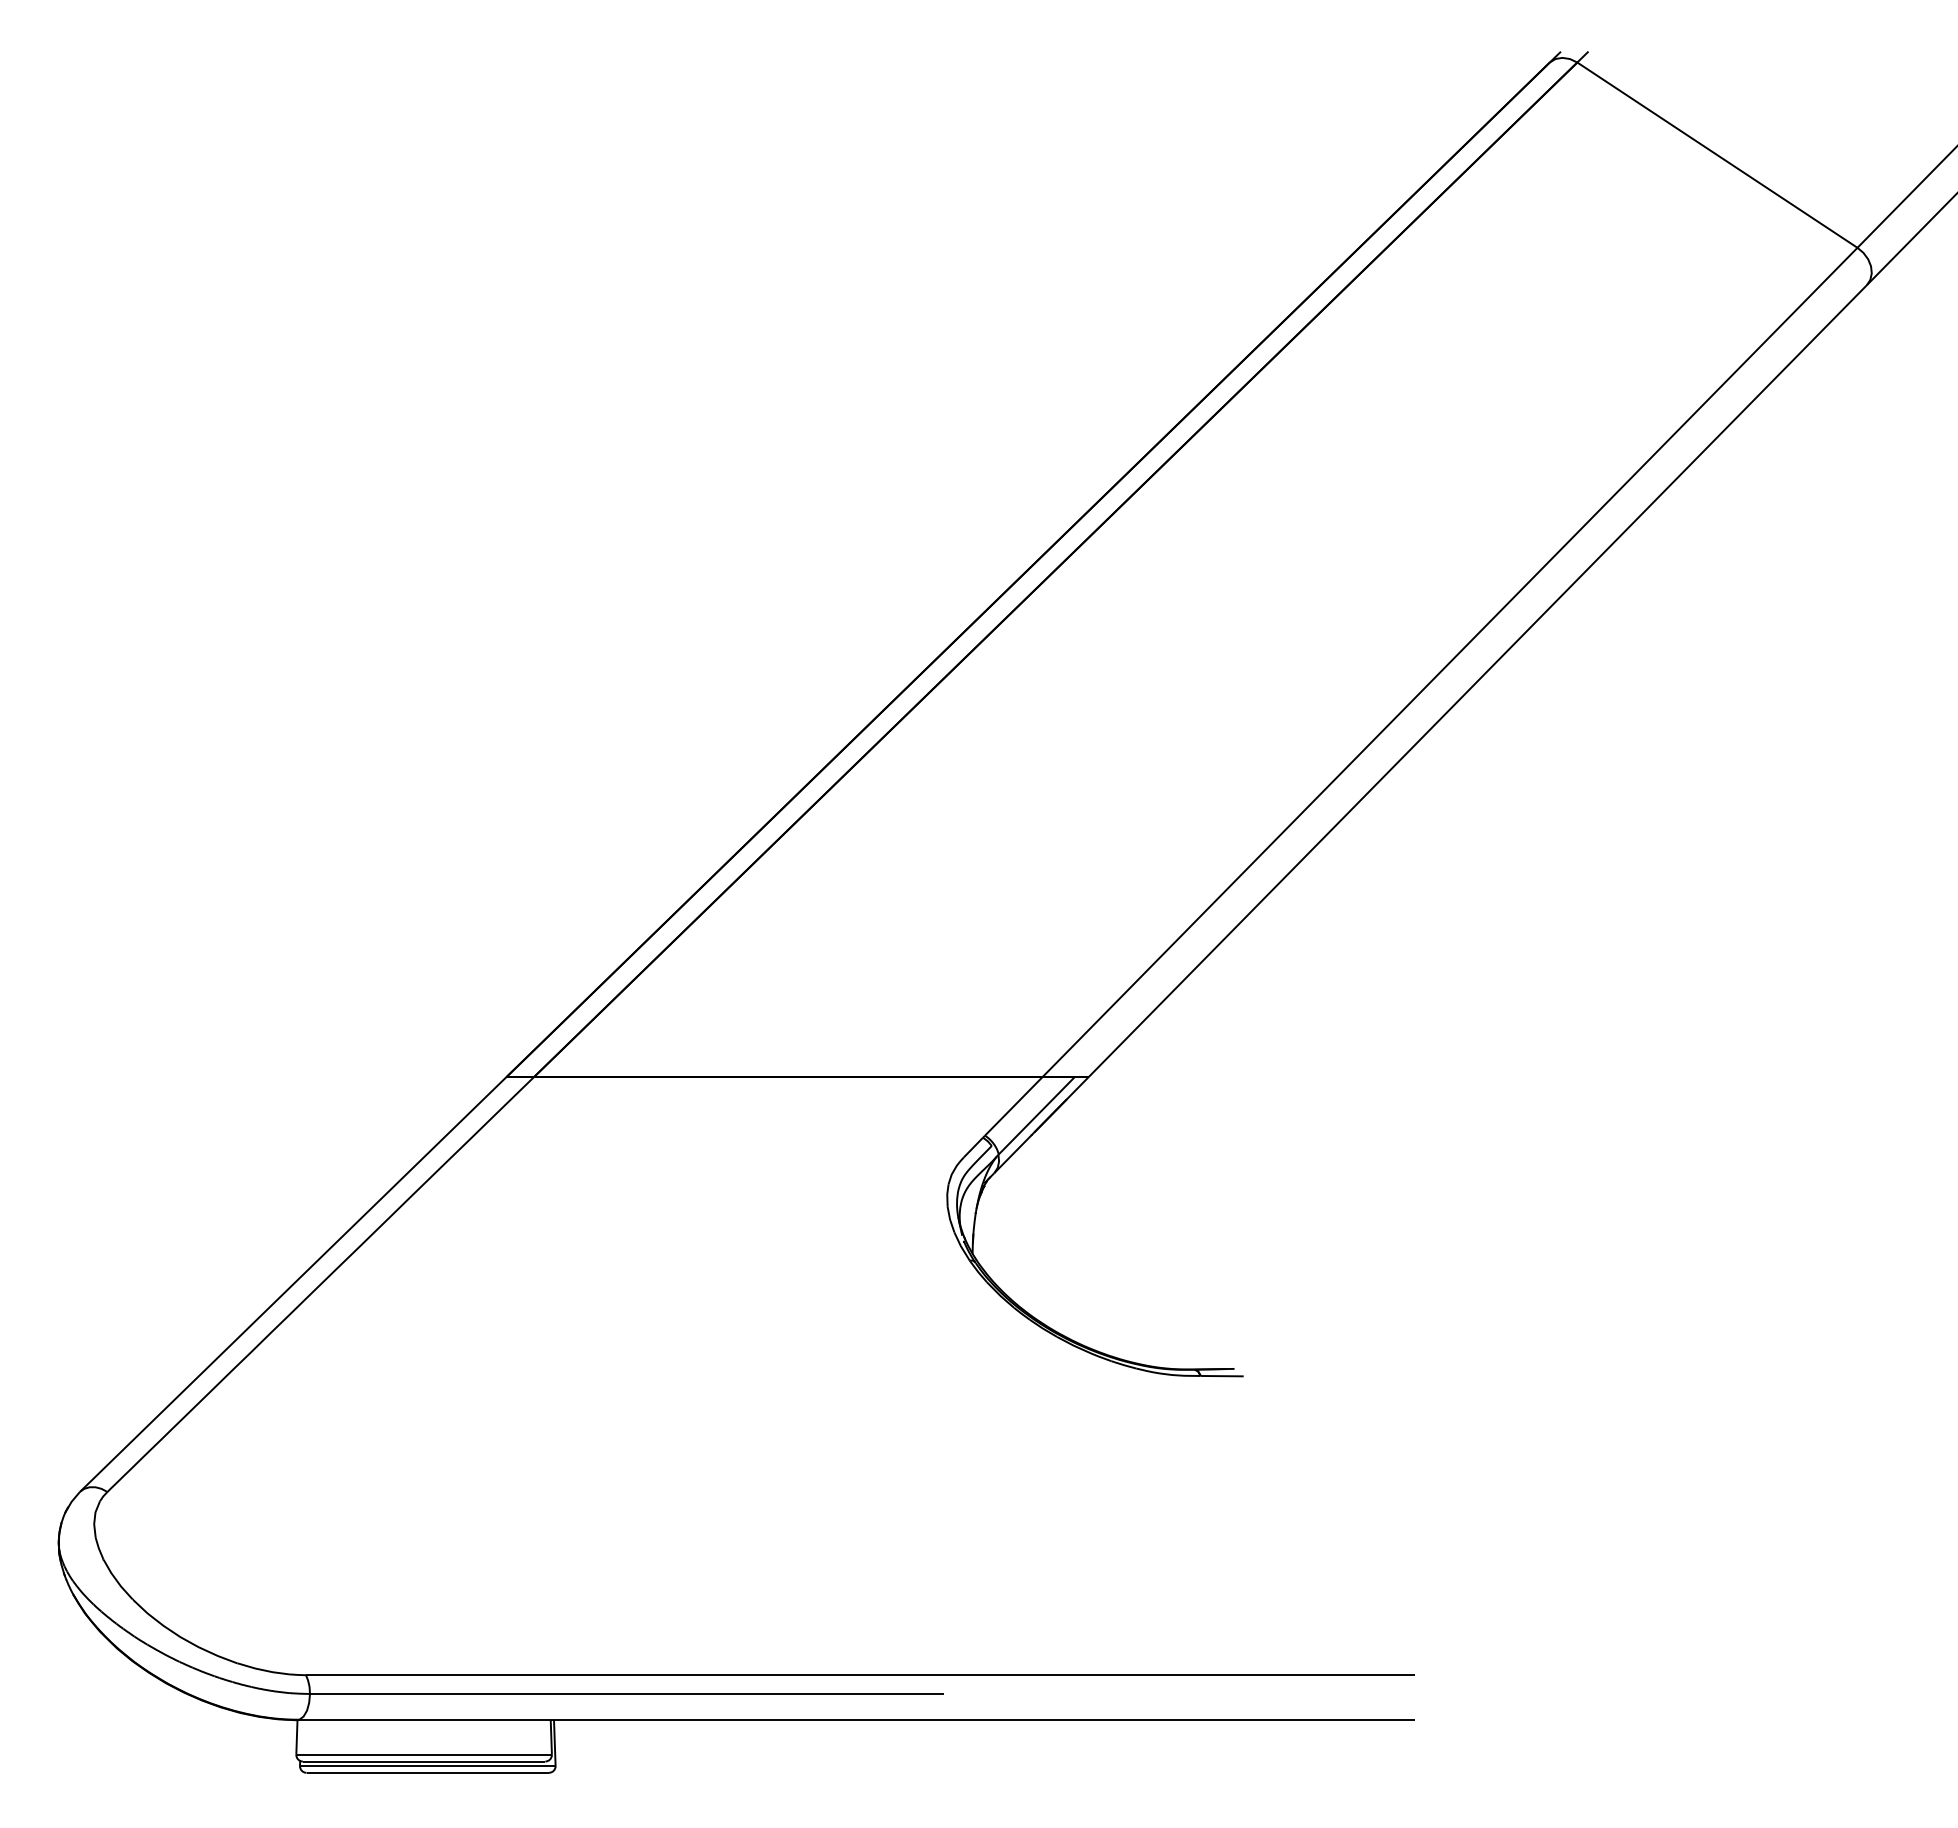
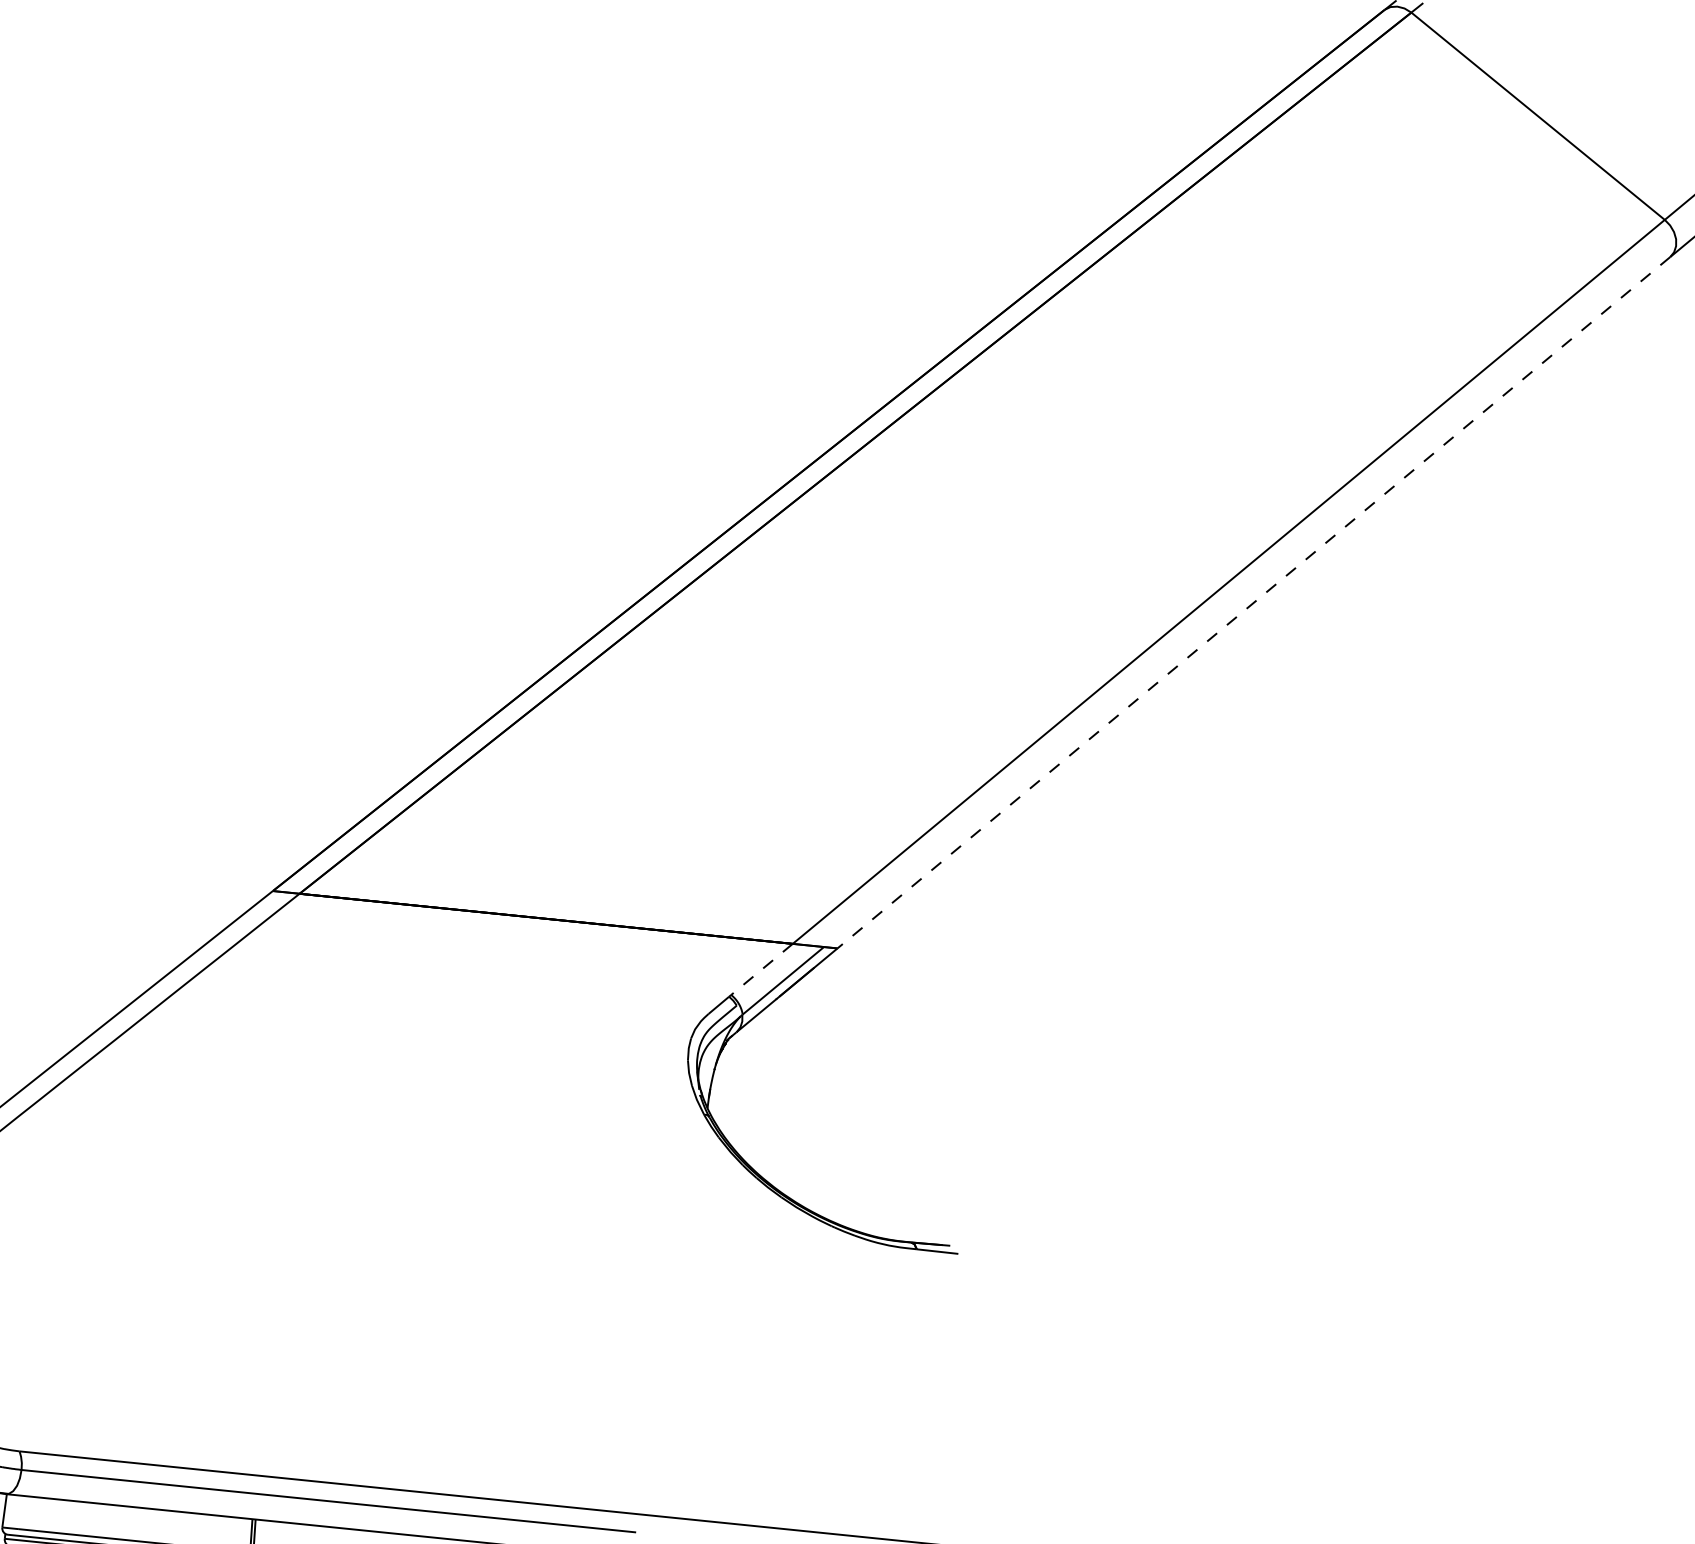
line: (1477, 681) -> (1253, 603), solid -> dashed
line: (1013, 1106) -> (761, 969), solid -> dashed

